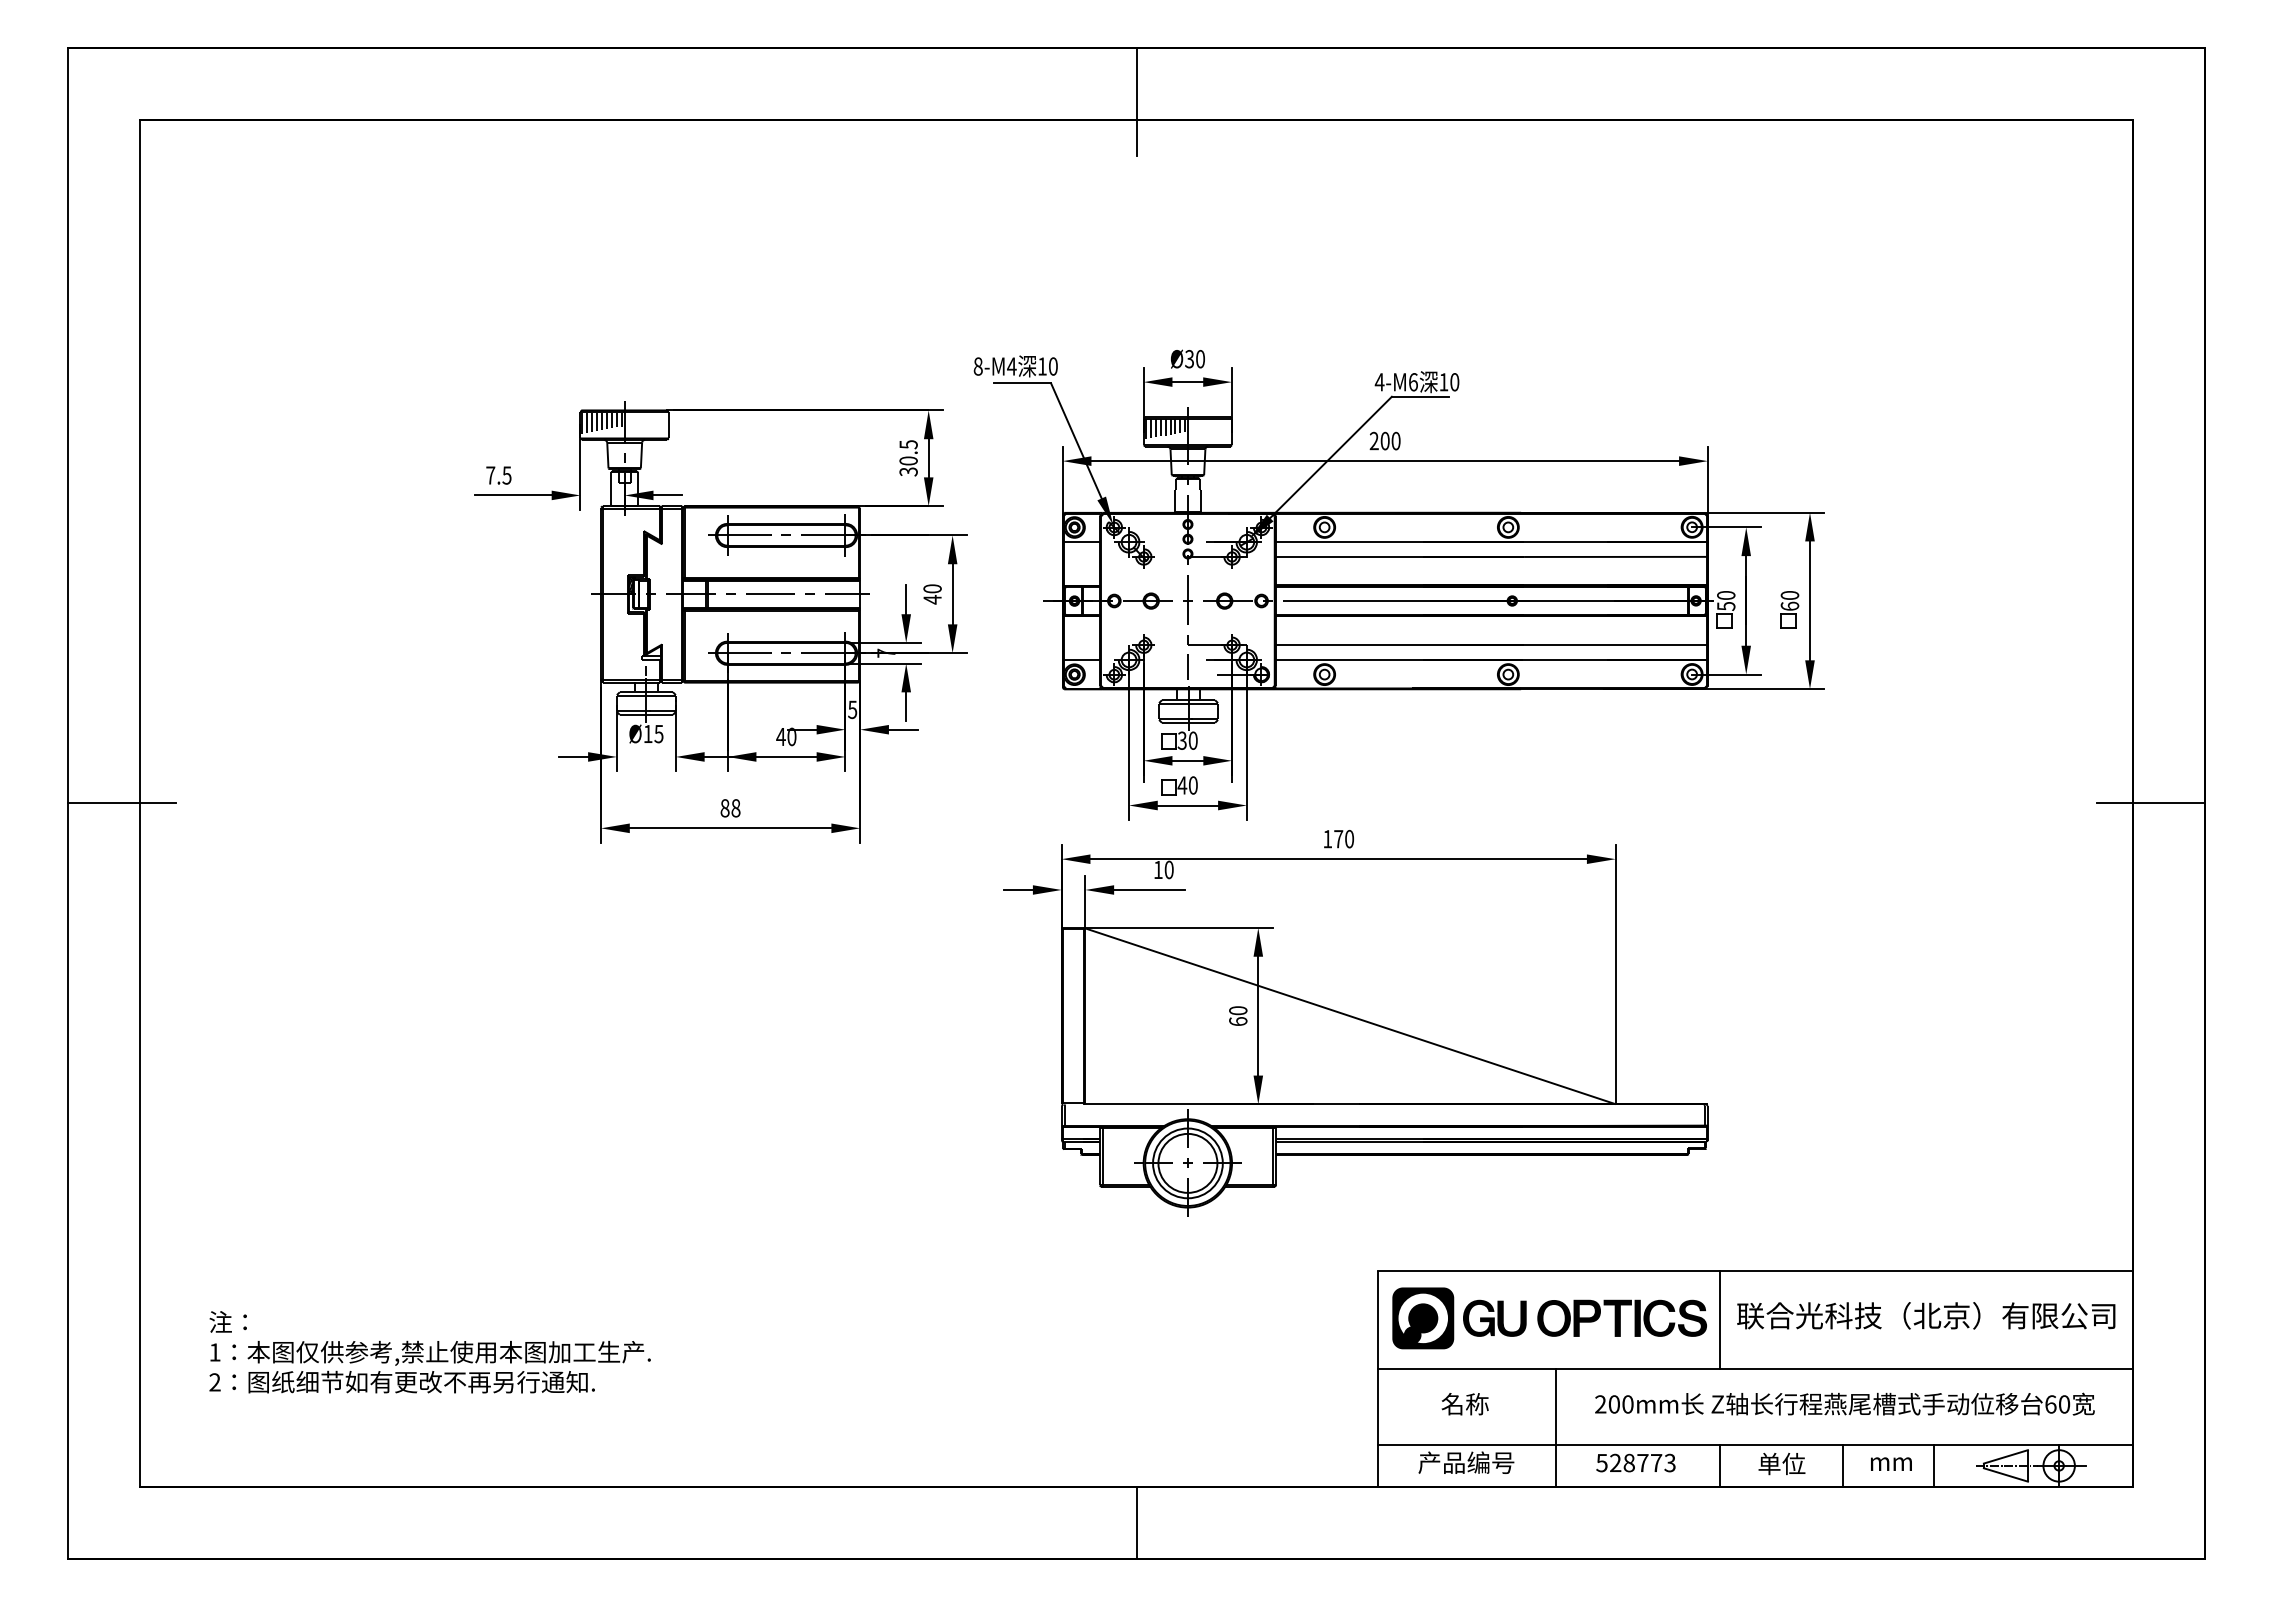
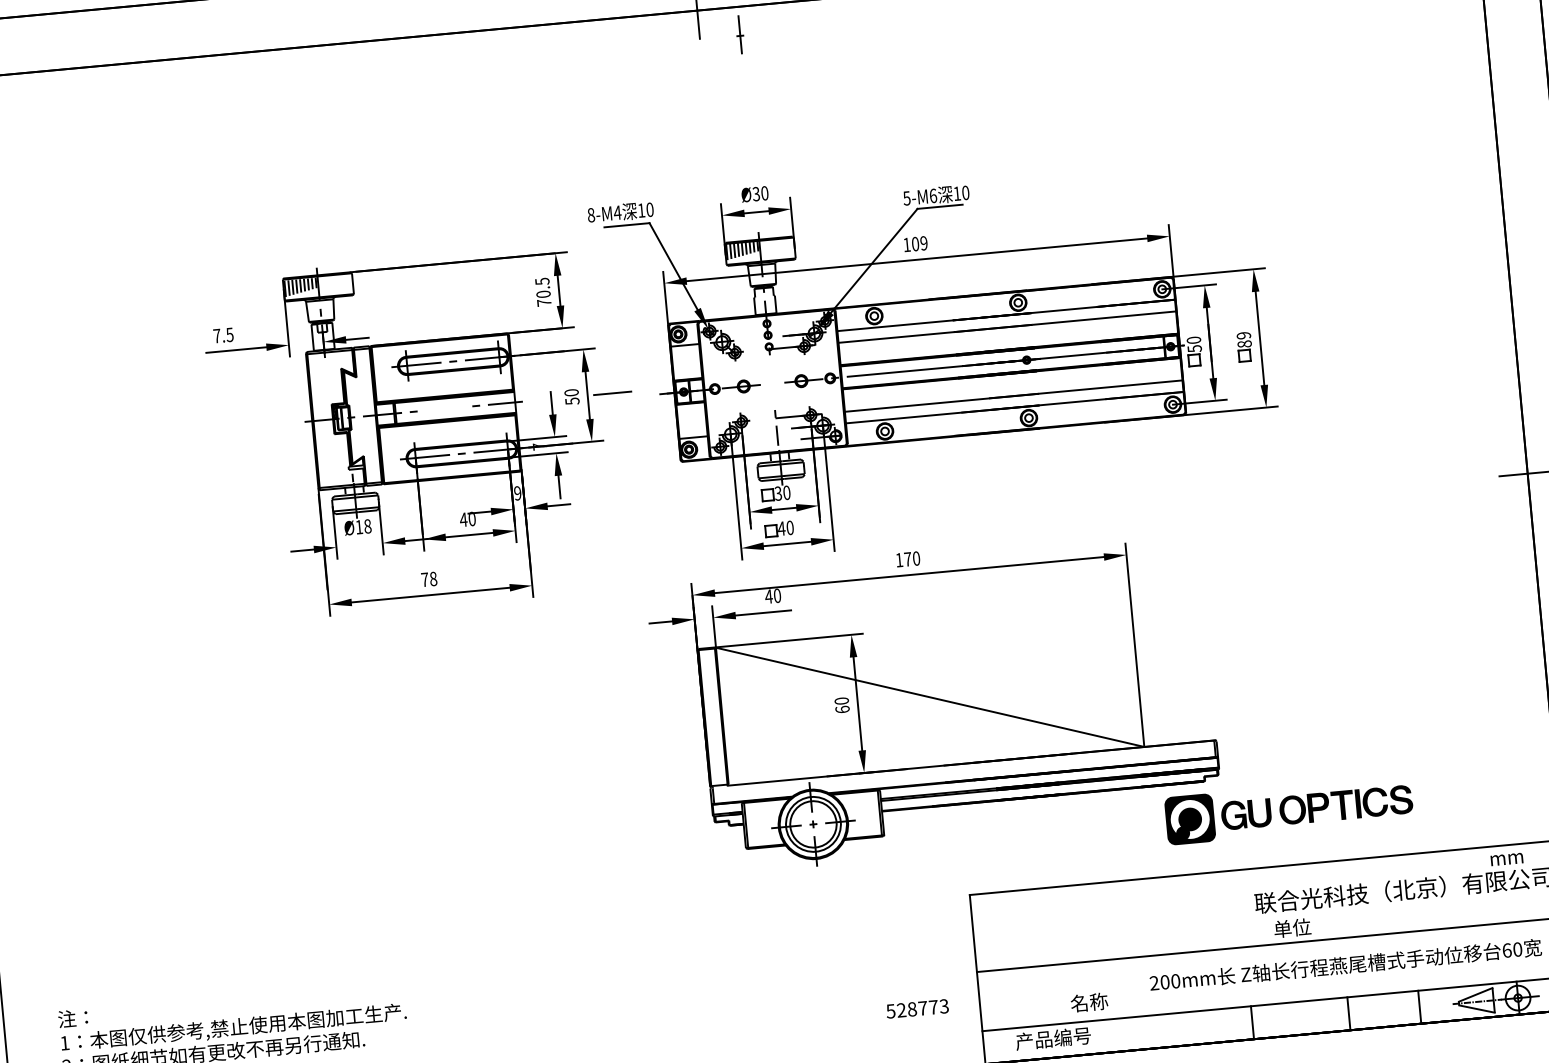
text: (1379, 382) -> (906, 198), 4-M6 -> 5-M6
text: (1384, 440) -> (914, 243), 200 -> 109
text: (908, 471) -> (544, 302), 30.5 -> 70.5
line: (770, 593) -> (612, 392), moved
text: (932, 599) -> (572, 401), 40 -> 50
part: (1187, 599) -> (739, 34), moved
text: (1789, 600) -> (1243, 339), 60 -> 89
text: (852, 709) -> (517, 493), 5 -> 9
text: (658, 733) -> (367, 526), Ø15 -> Ø18
text: (724, 808) -> (424, 580), 88 -> 78
text: (1158, 869) -> (769, 596), 10 -> 40
part: (1549, 1318) -> (1289, 810), moved
line: (1720, 1319) -> (1242, 907), removed
text: (1464, 1404) -> (1088, 1002), moved
line: (1555, 1427) -> (1120, 1004), removed
text: (1635, 1462) -> (917, 1008), moved
text: (1891, 1463) -> (1507, 858), moved
text: (1781, 1464) -> (1292, 928), moved

